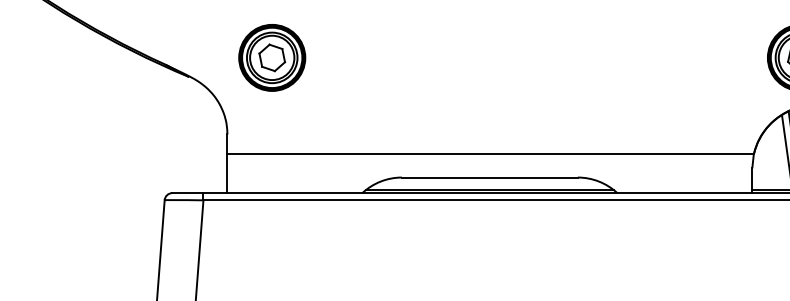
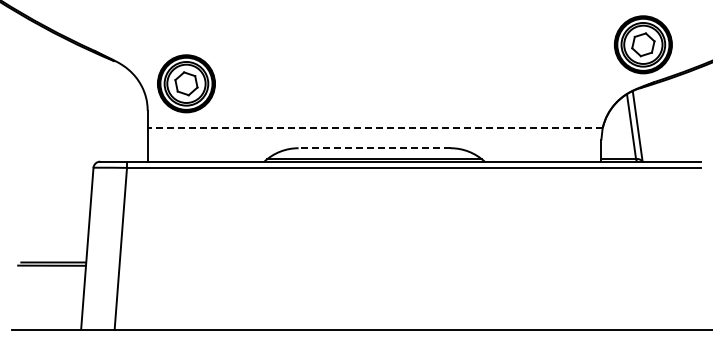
part: (272, 57) -> (186, 83), moved
line: (489, 154) -> (374, 128), solid -> dashed
line: (489, 177) -> (374, 148), solid -> dashed

